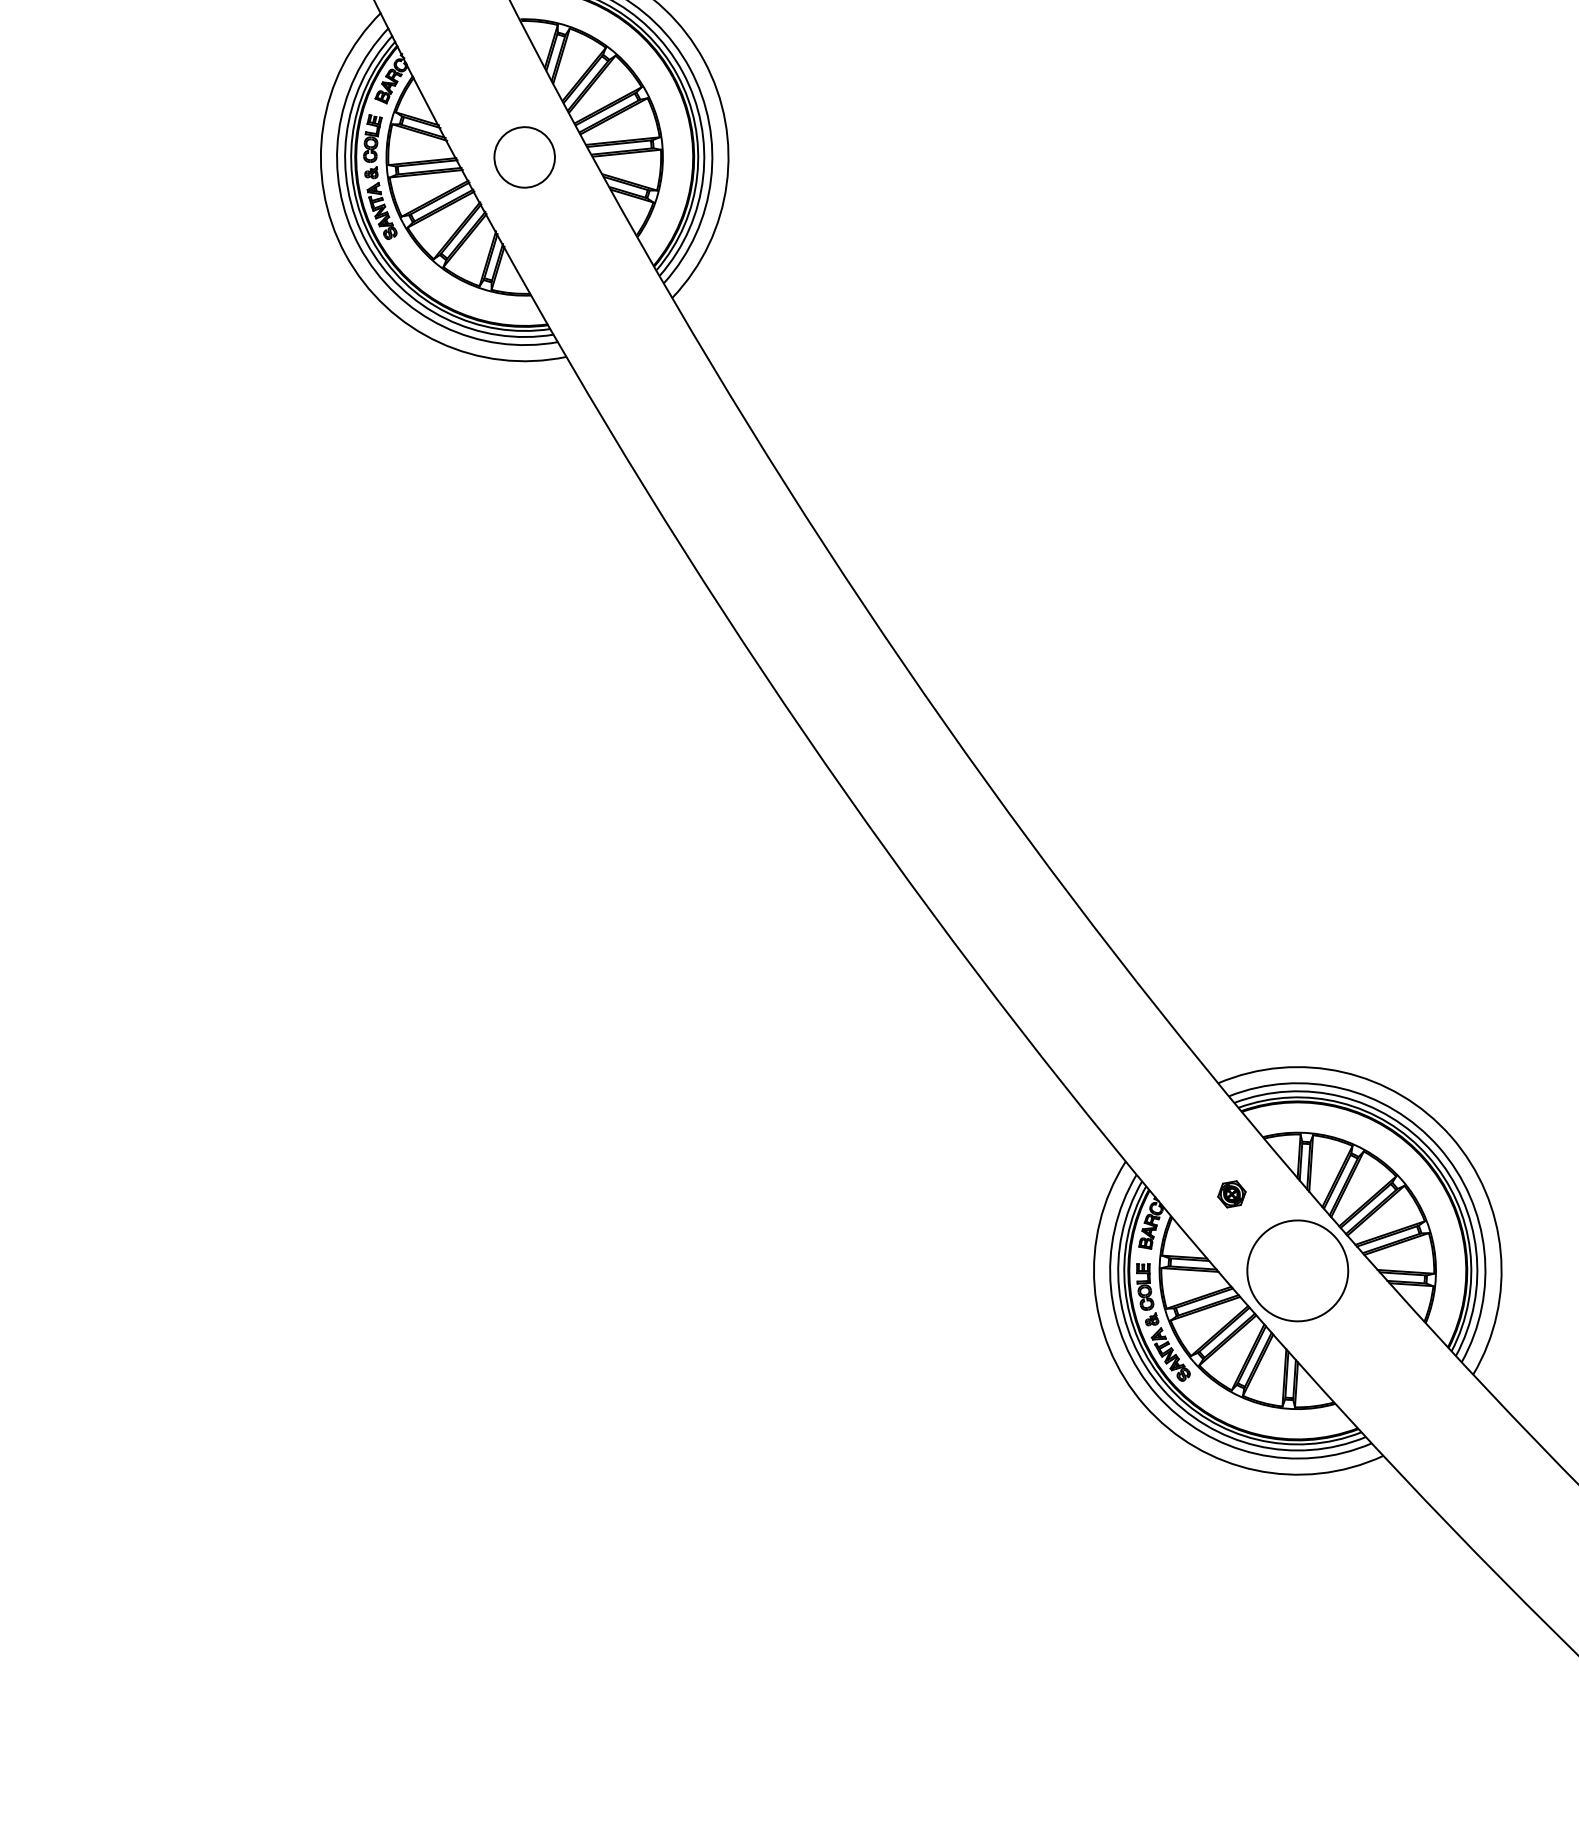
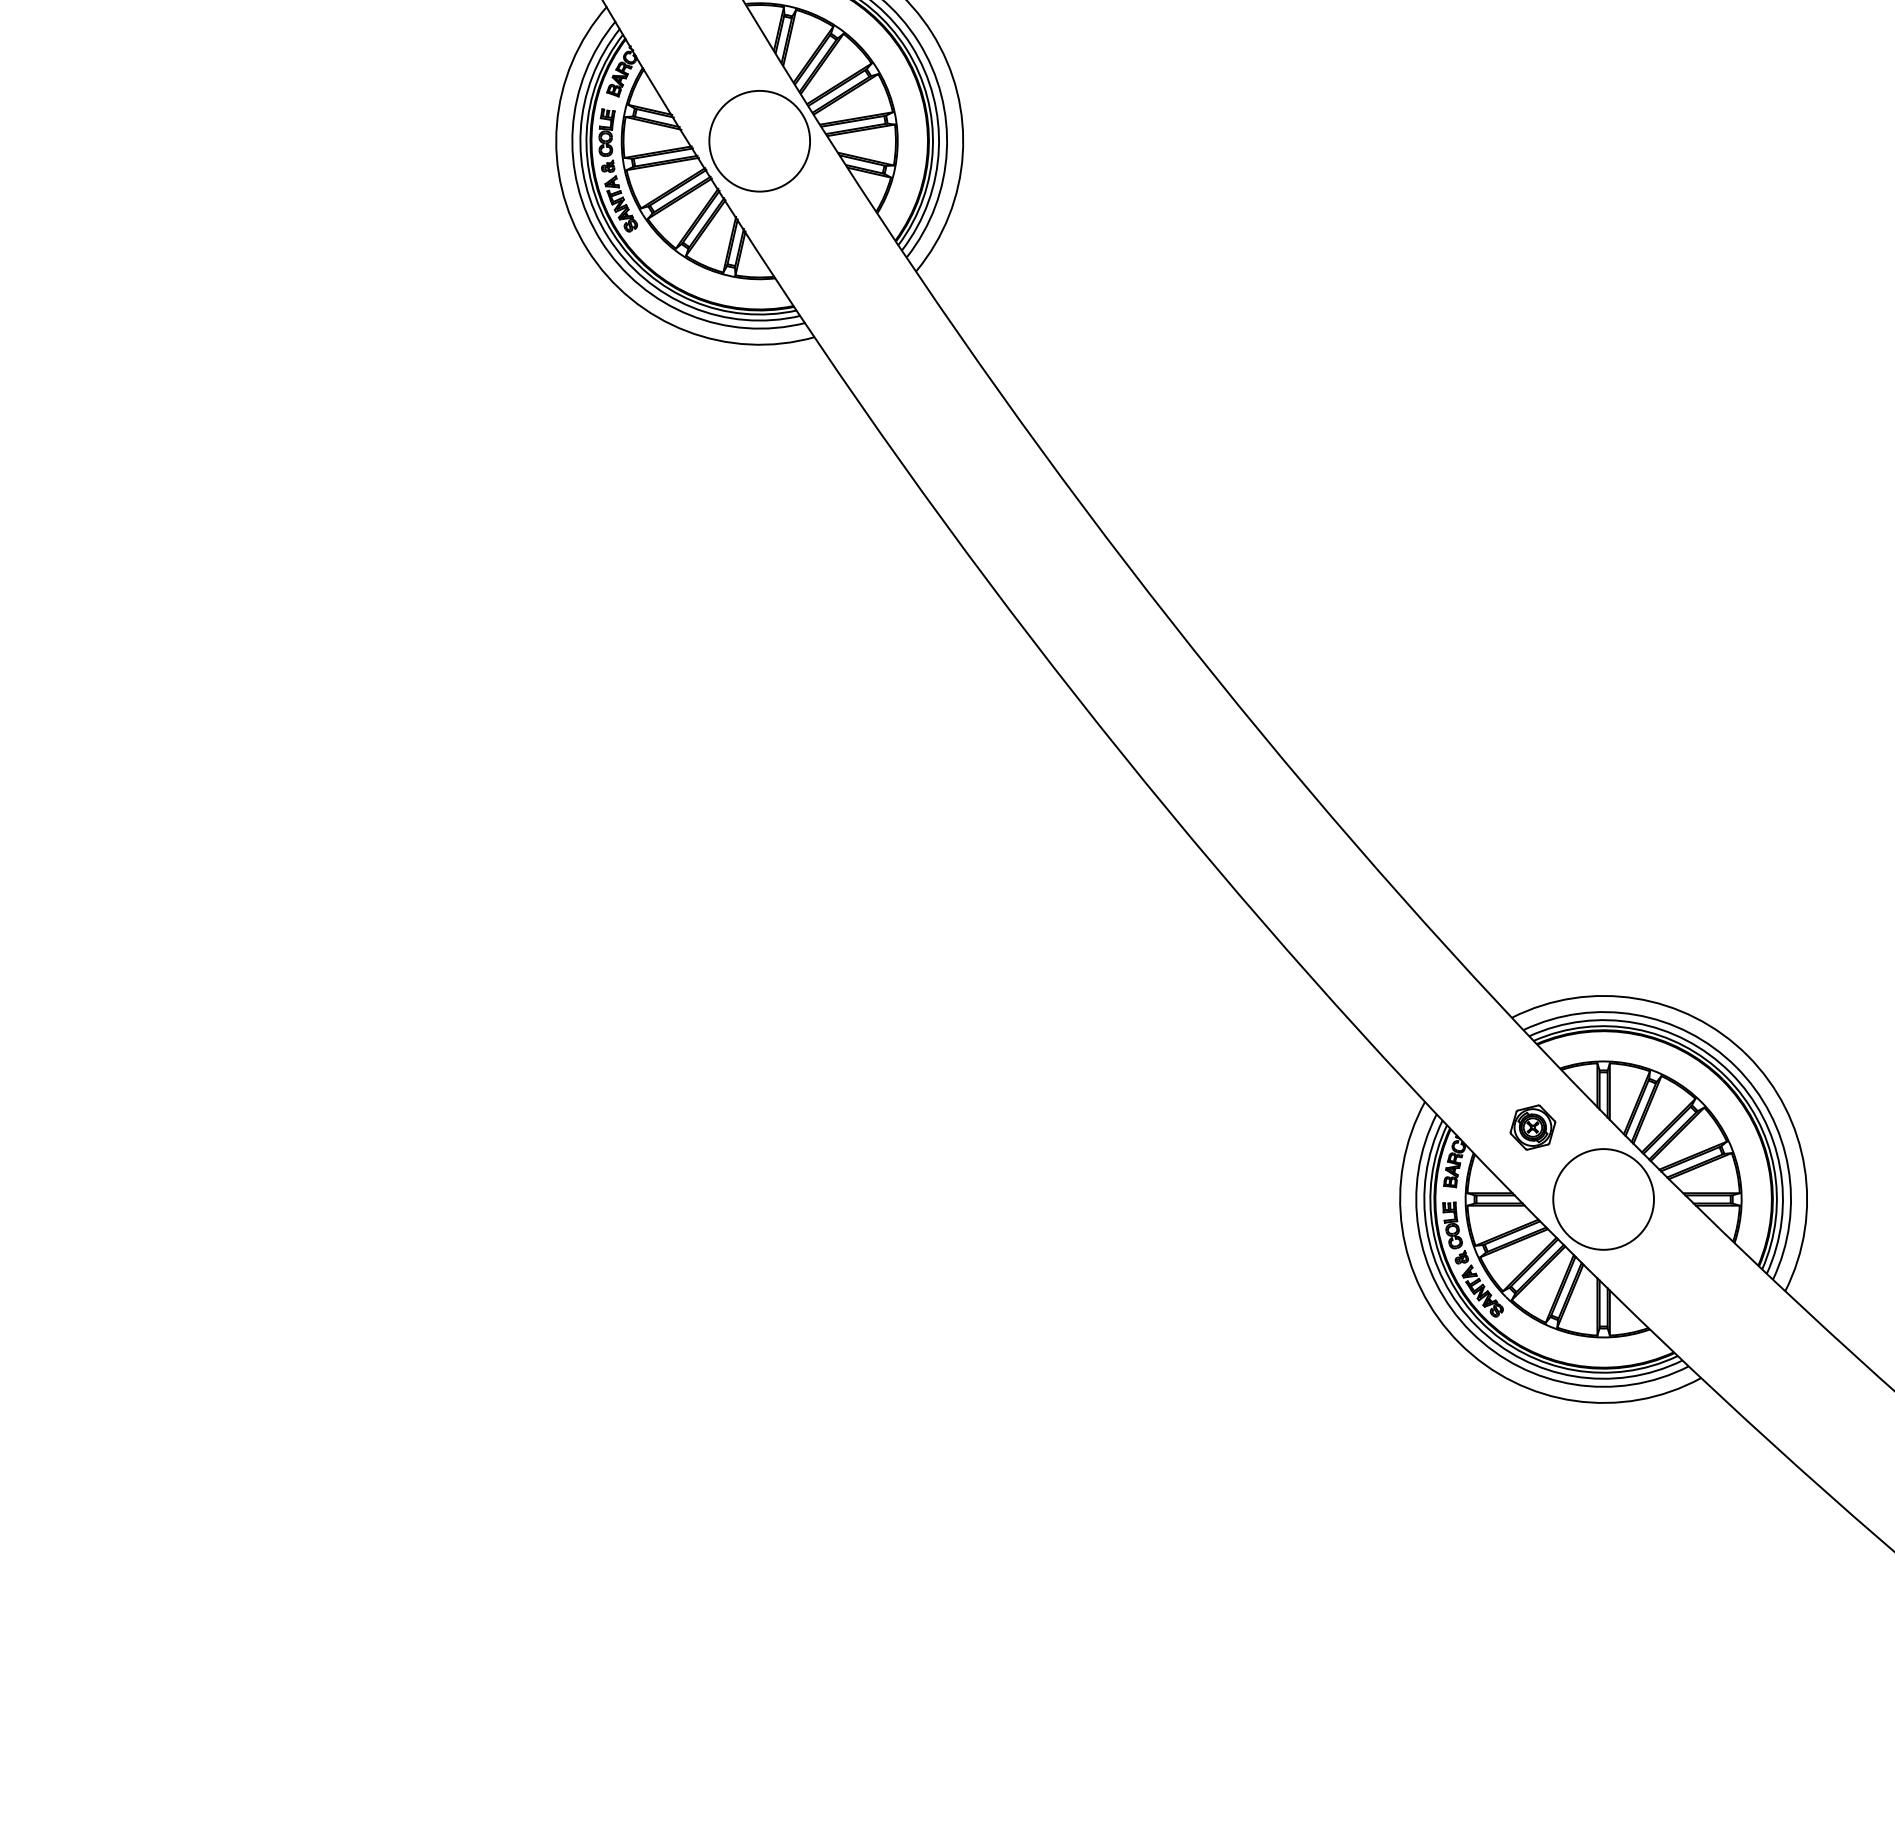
circle: (524, 156) -> (759, 140), size x1.67
part: (1231, 1194) -> (1532, 1127), size x1.67

